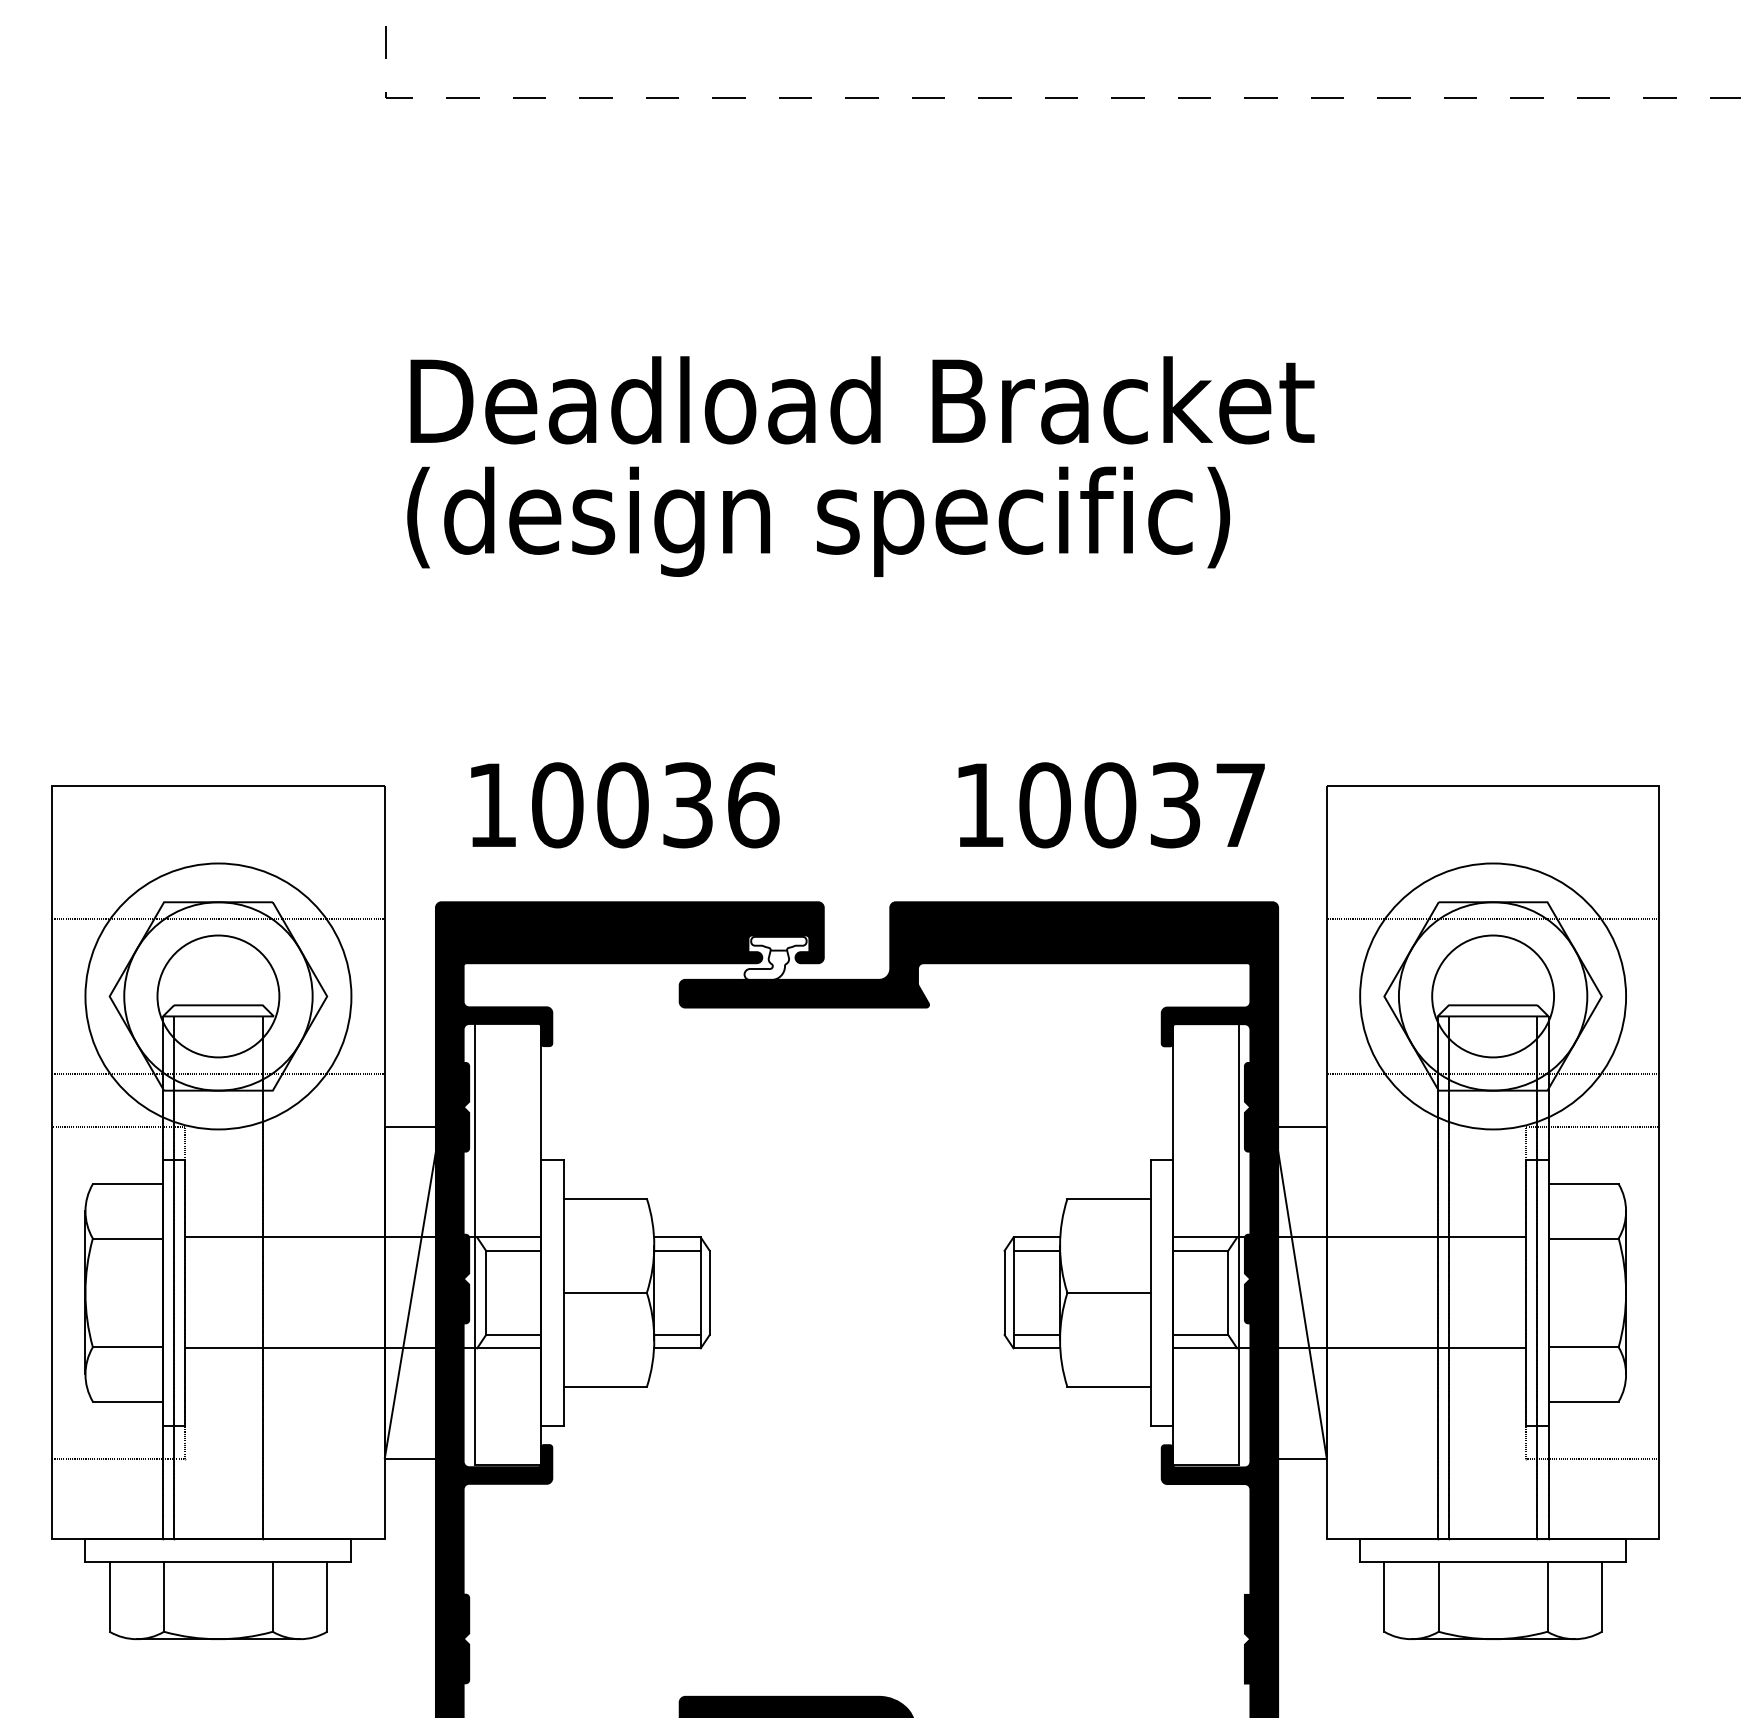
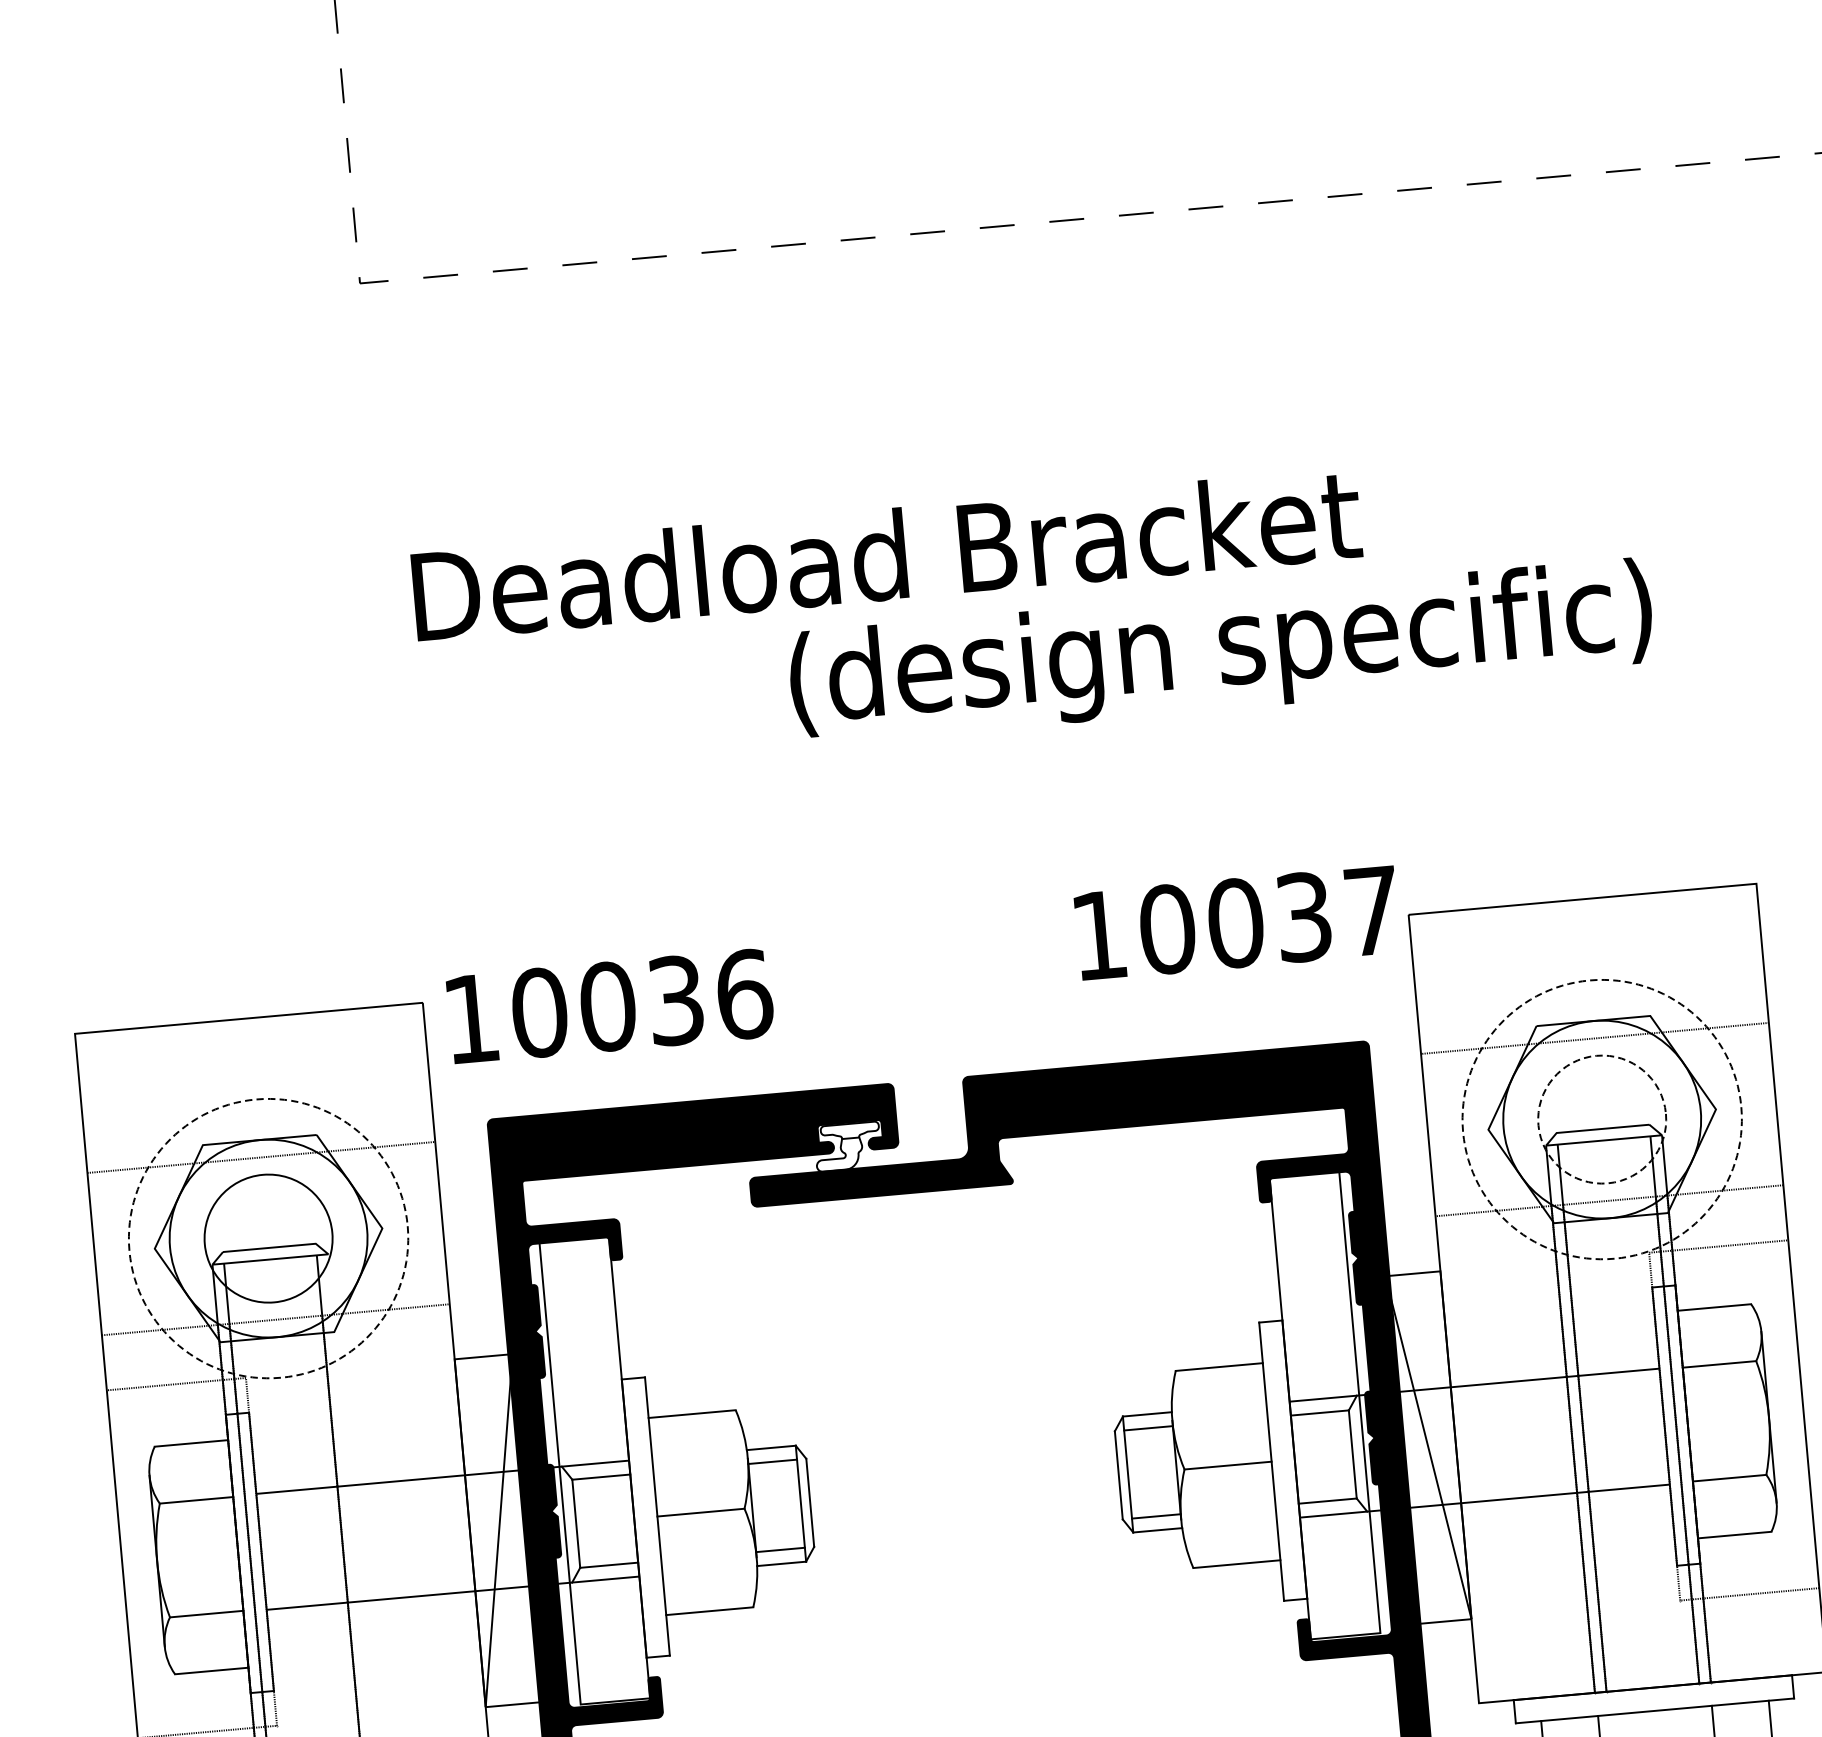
text: (818, 521) -> (1221, 651), moved
text: (625, 805) -> (610, 1006), moved
text: (1111, 805) -> (1237, 923), moved
circle: (218, 996) -> (268, 1238), solid -> dashed
circle: (1493, 996) -> (1602, 1119), solid -> dashed
circle: (1493, 996) -> (1602, 1119), solid -> dashed

